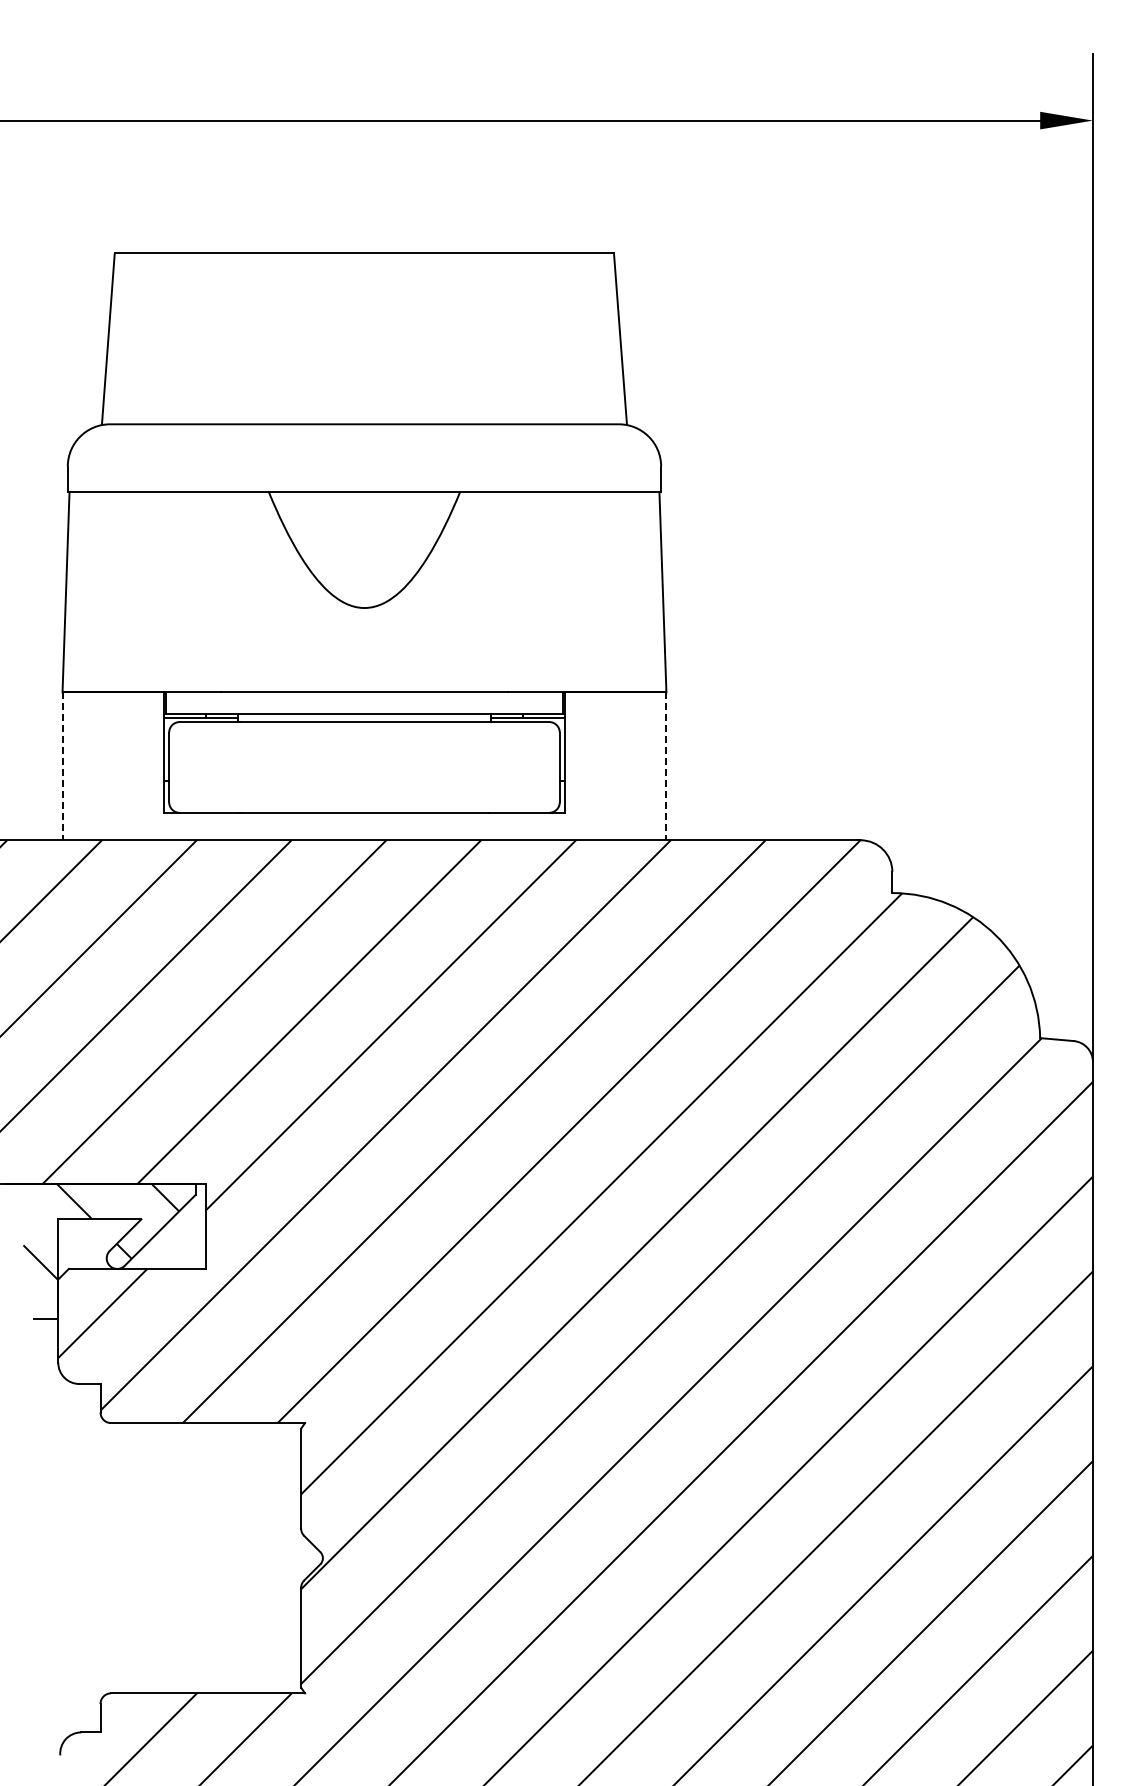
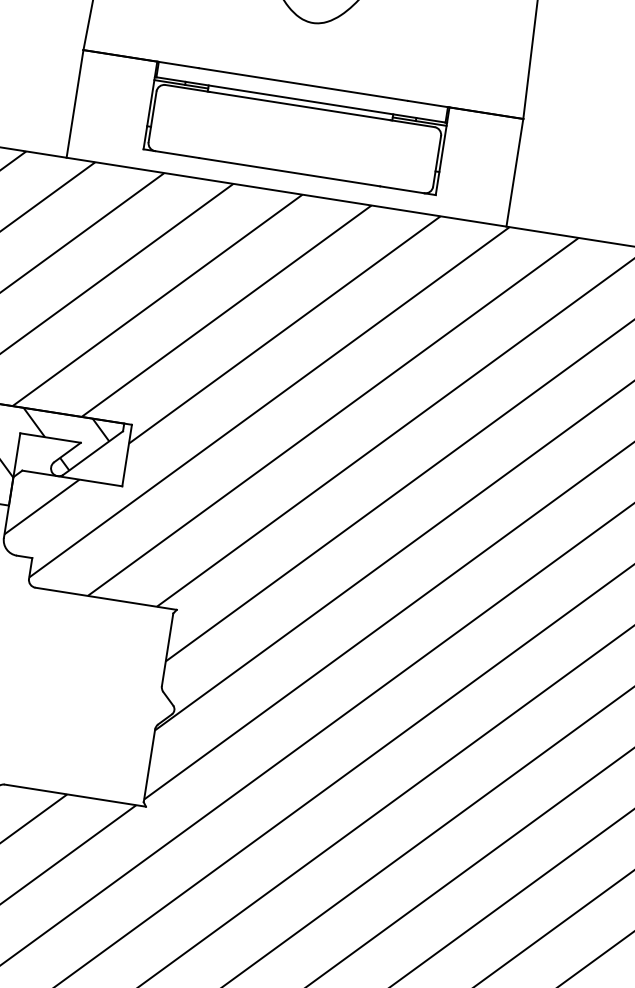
line: (62, 766) -> (75, 104), dashed -> solid
line: (666, 766) -> (514, 172), dashed -> solid

